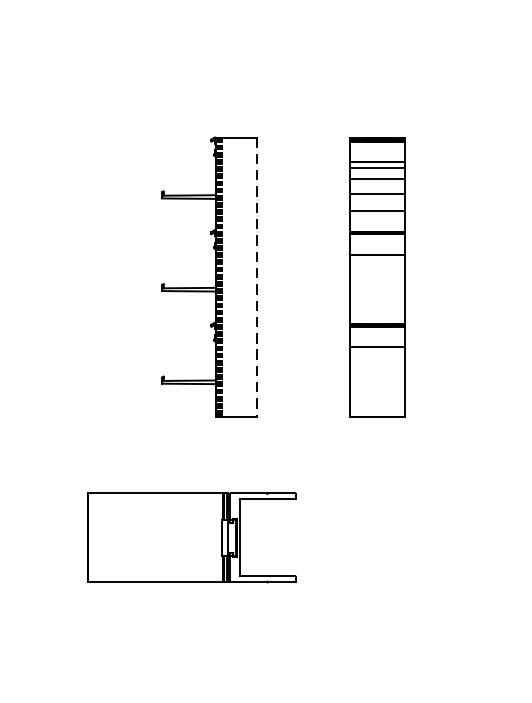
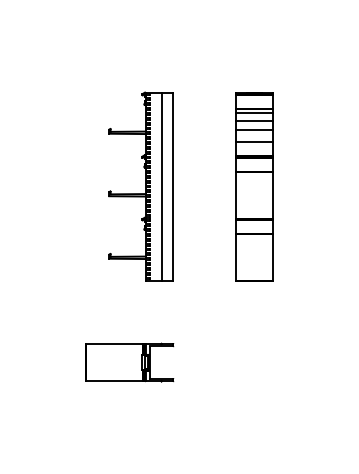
line: (239, 276) -> (161, 186), added
line: (257, 278) -> (173, 187), dashed -> solid
part: (191, 537) -> (129, 362), size x0.62

